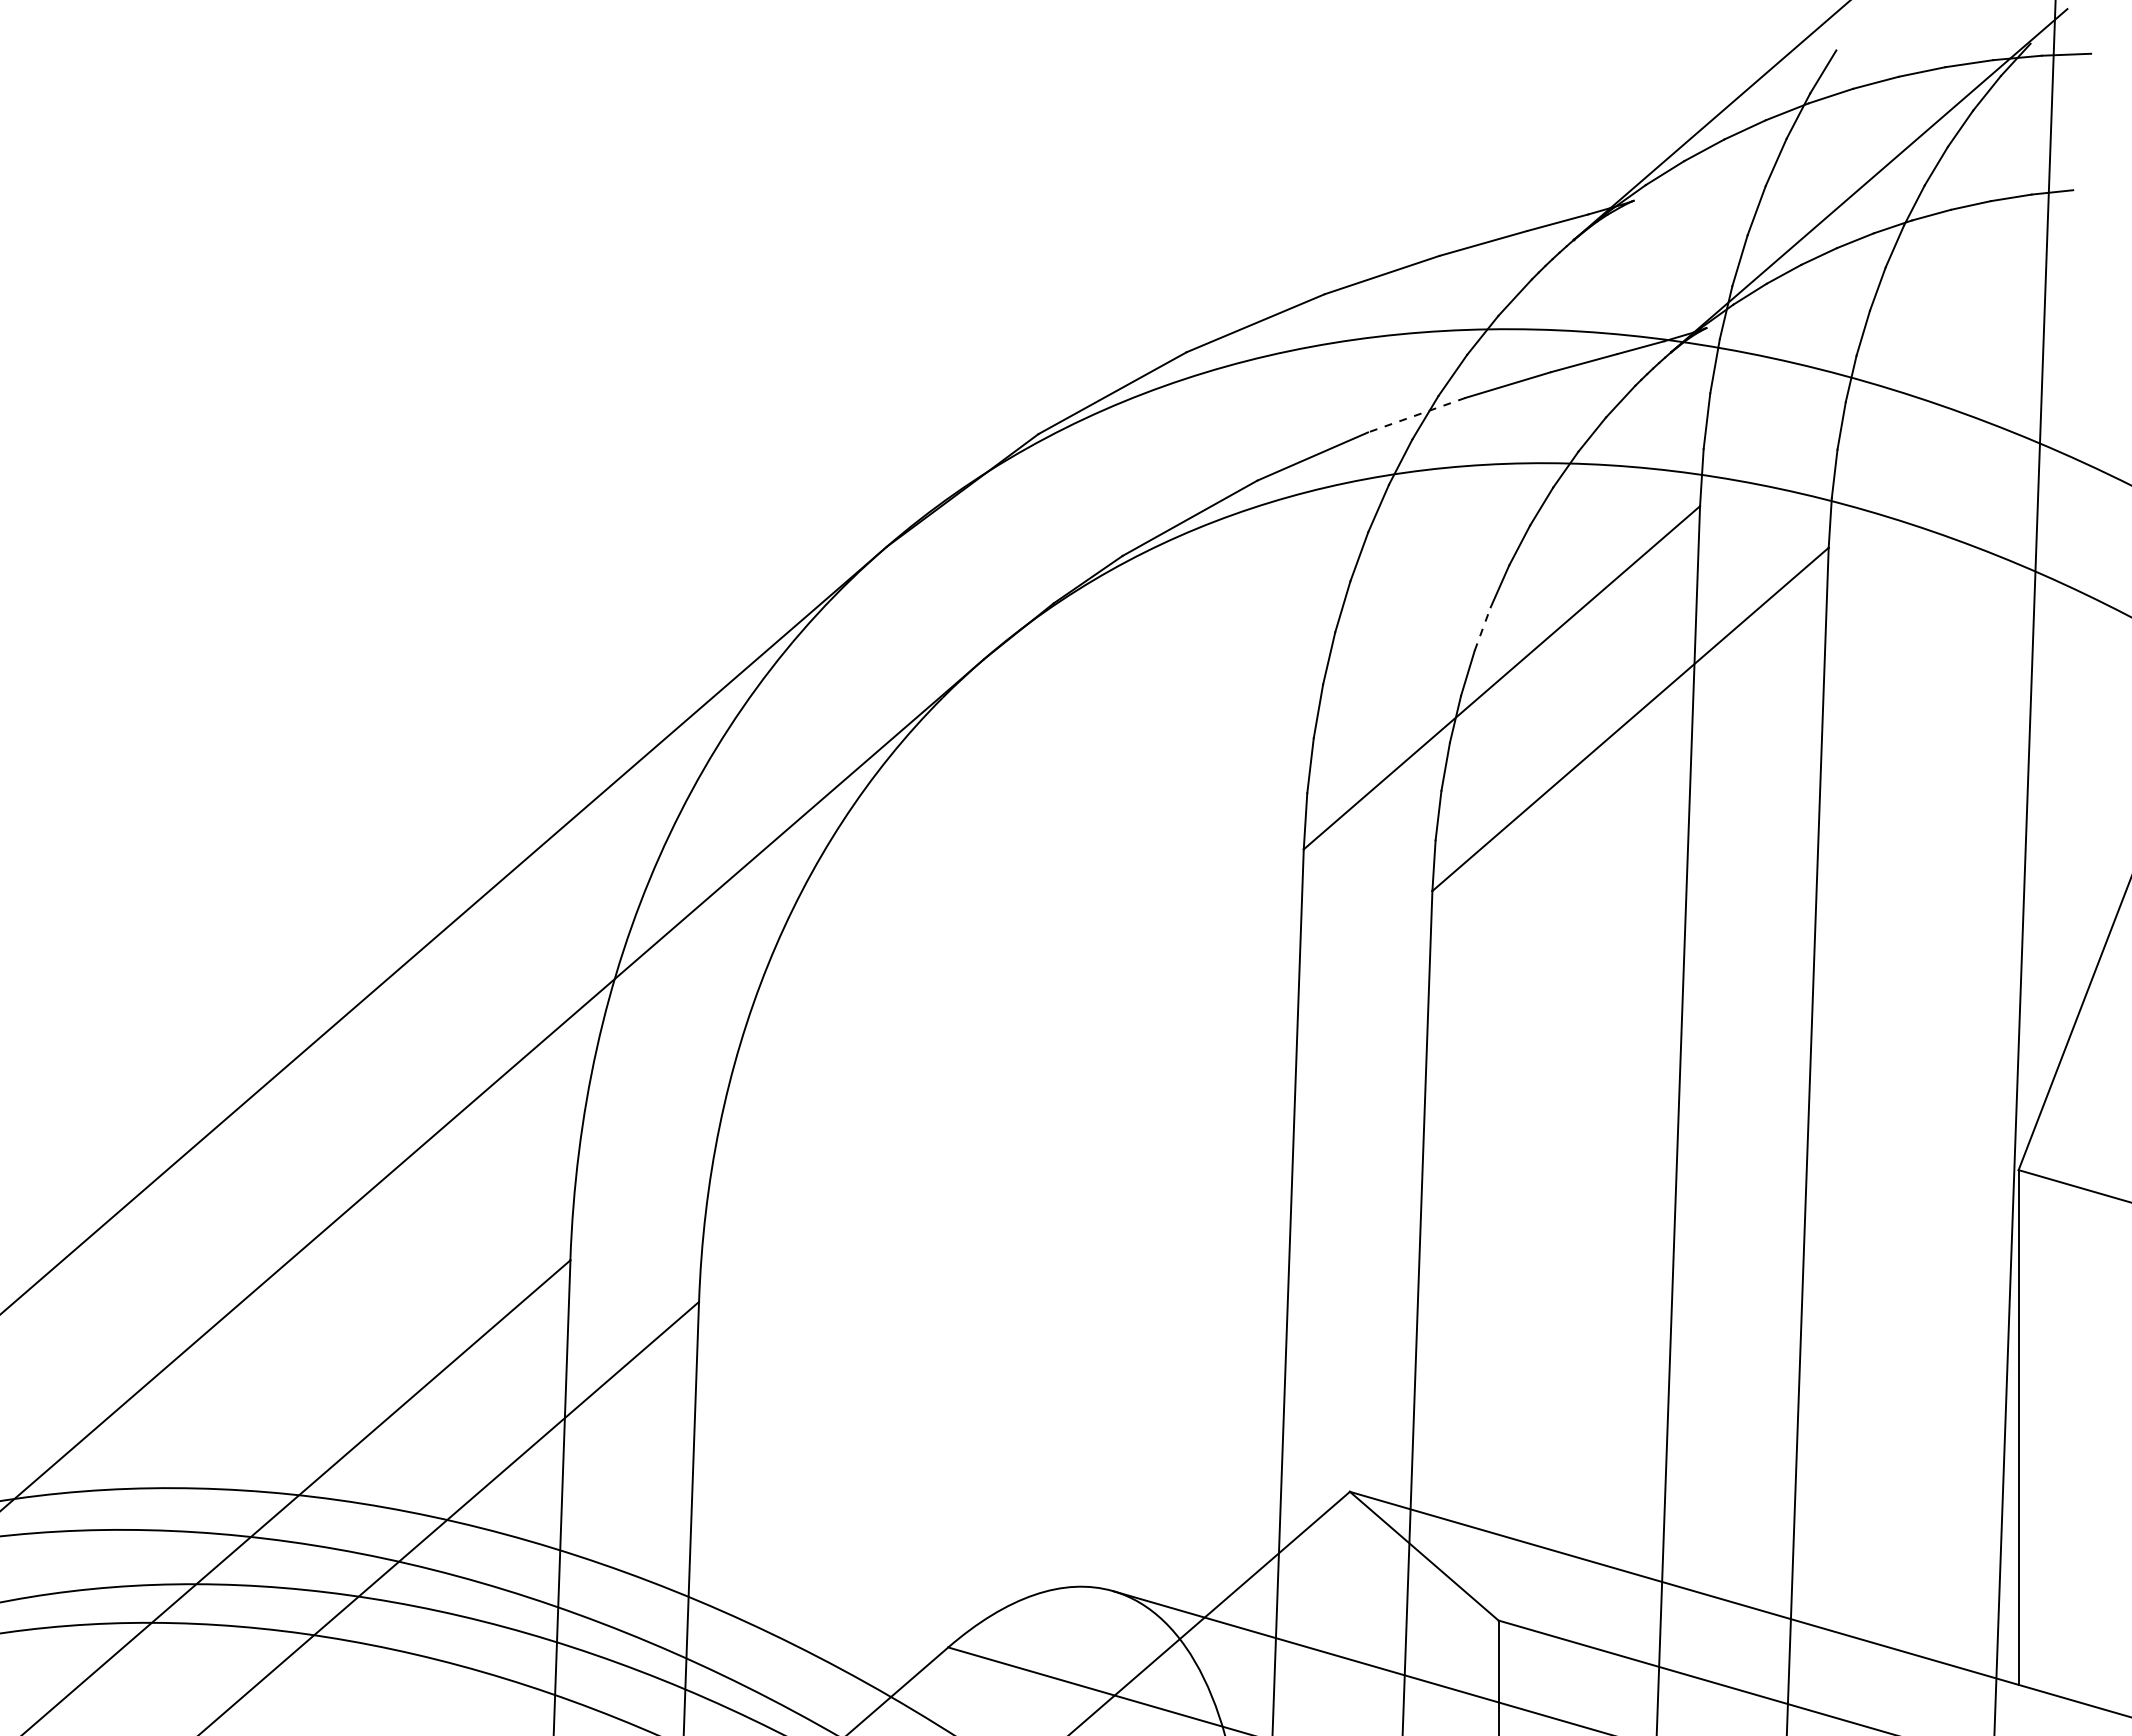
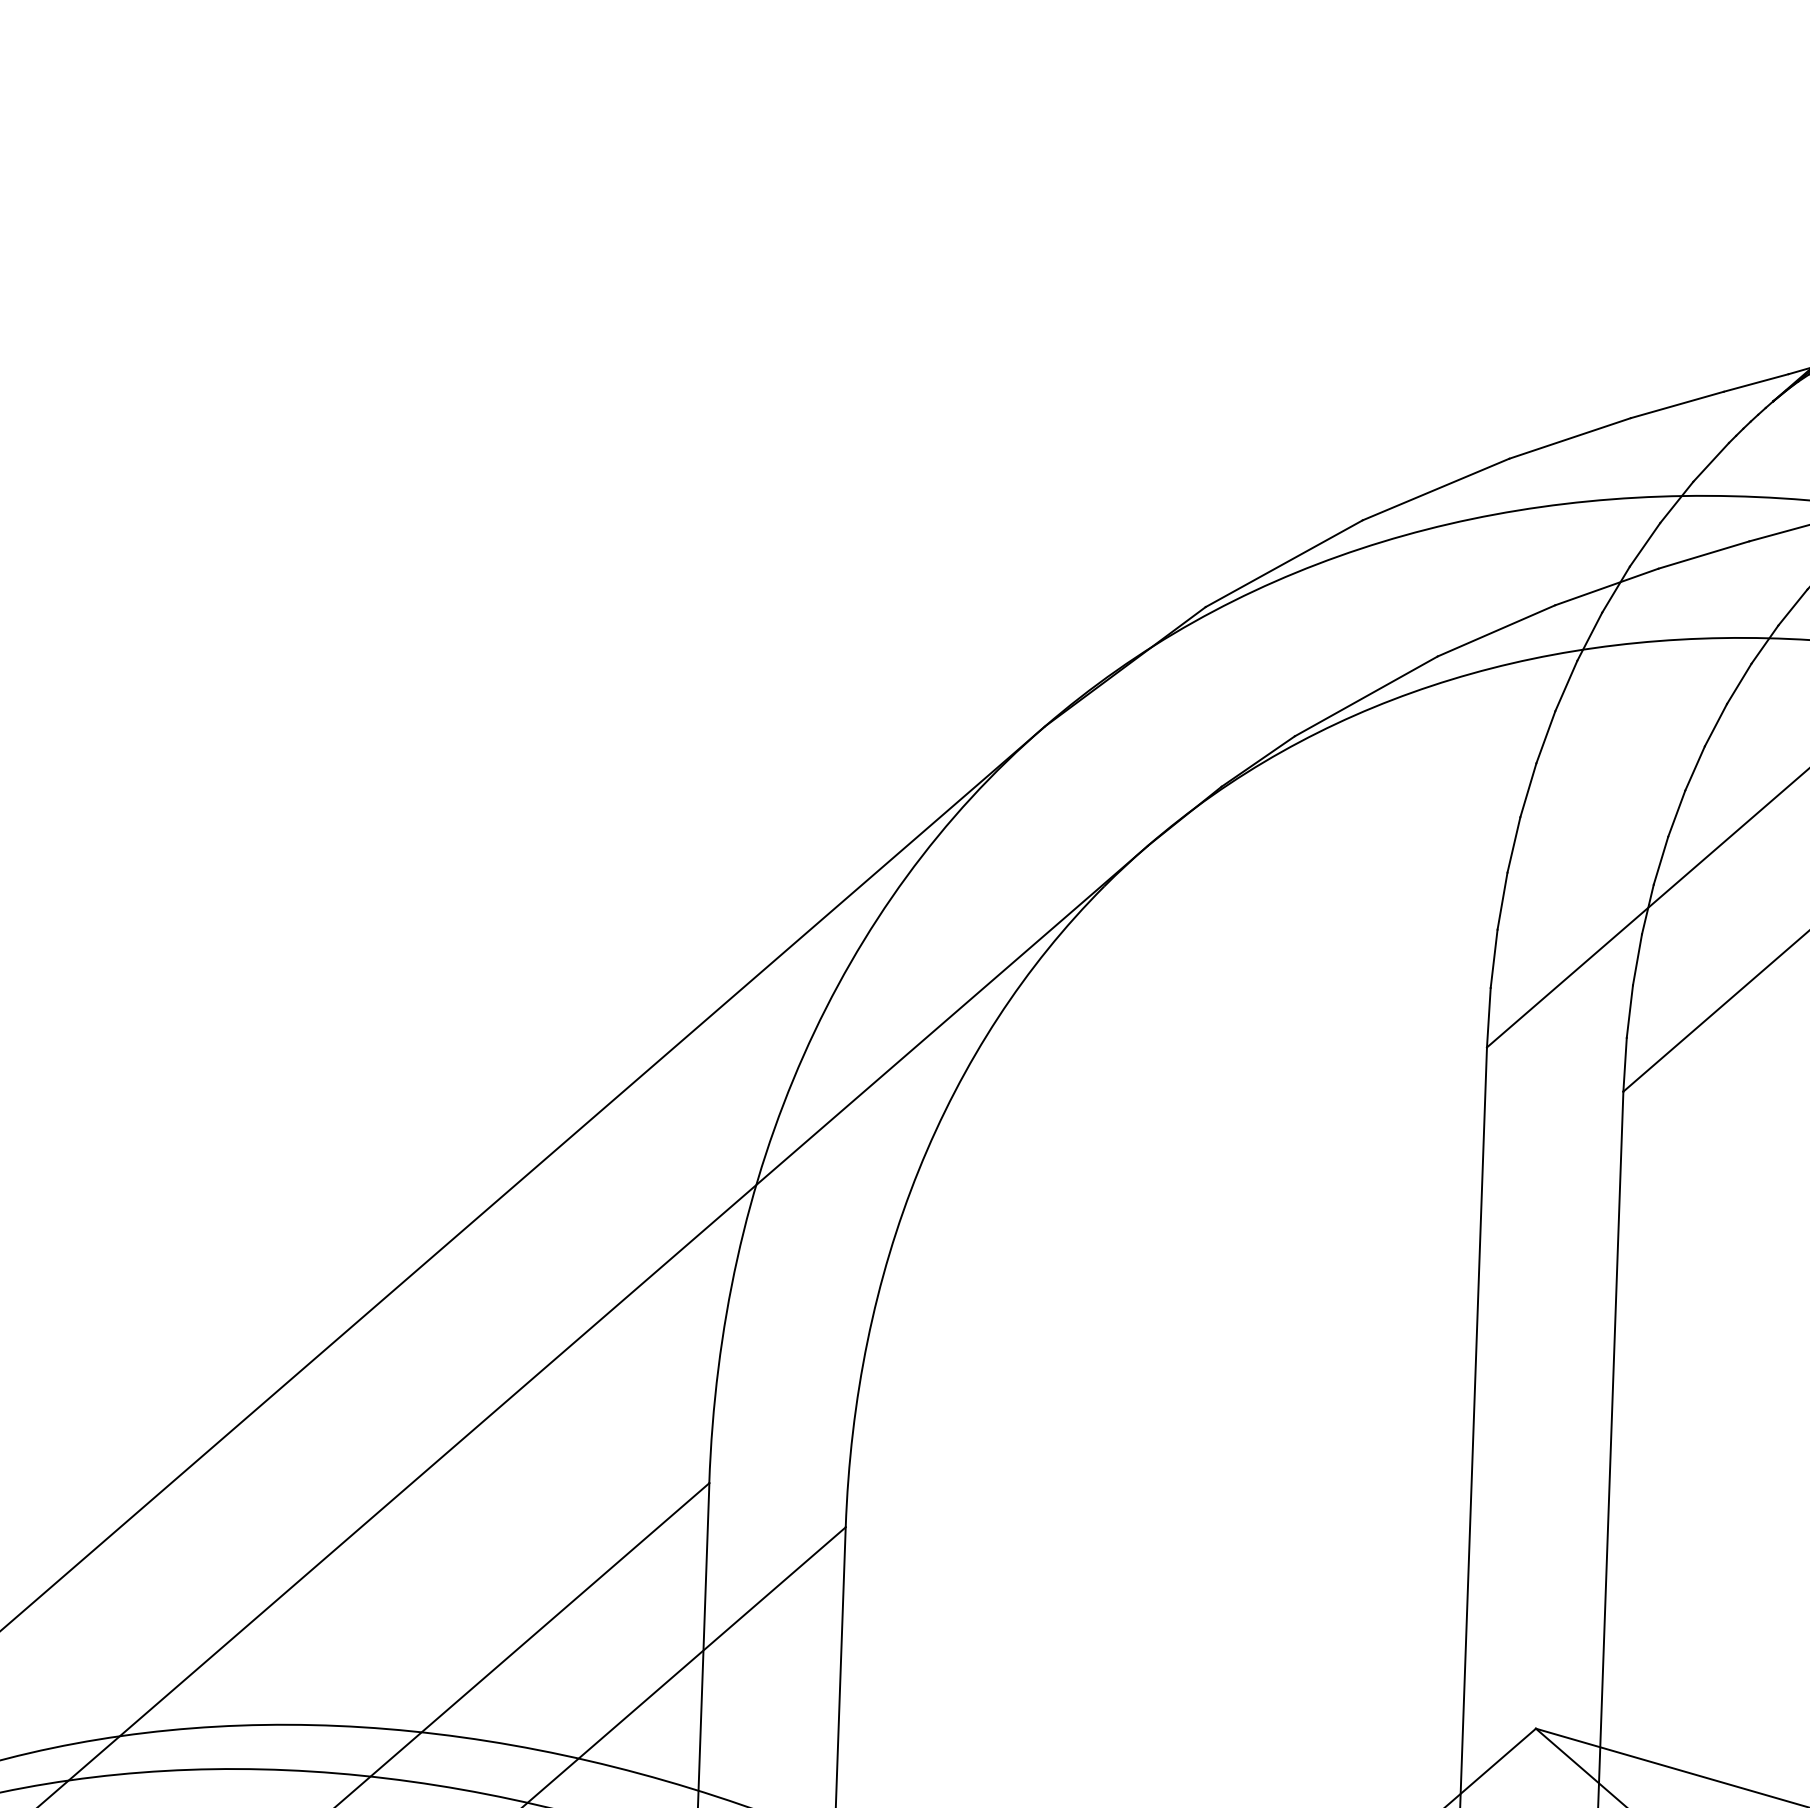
line: (1416, 415) -> (1606, 587), dashed -> solid
line: (1482, 628) -> (1676, 813), dashed -> solid

